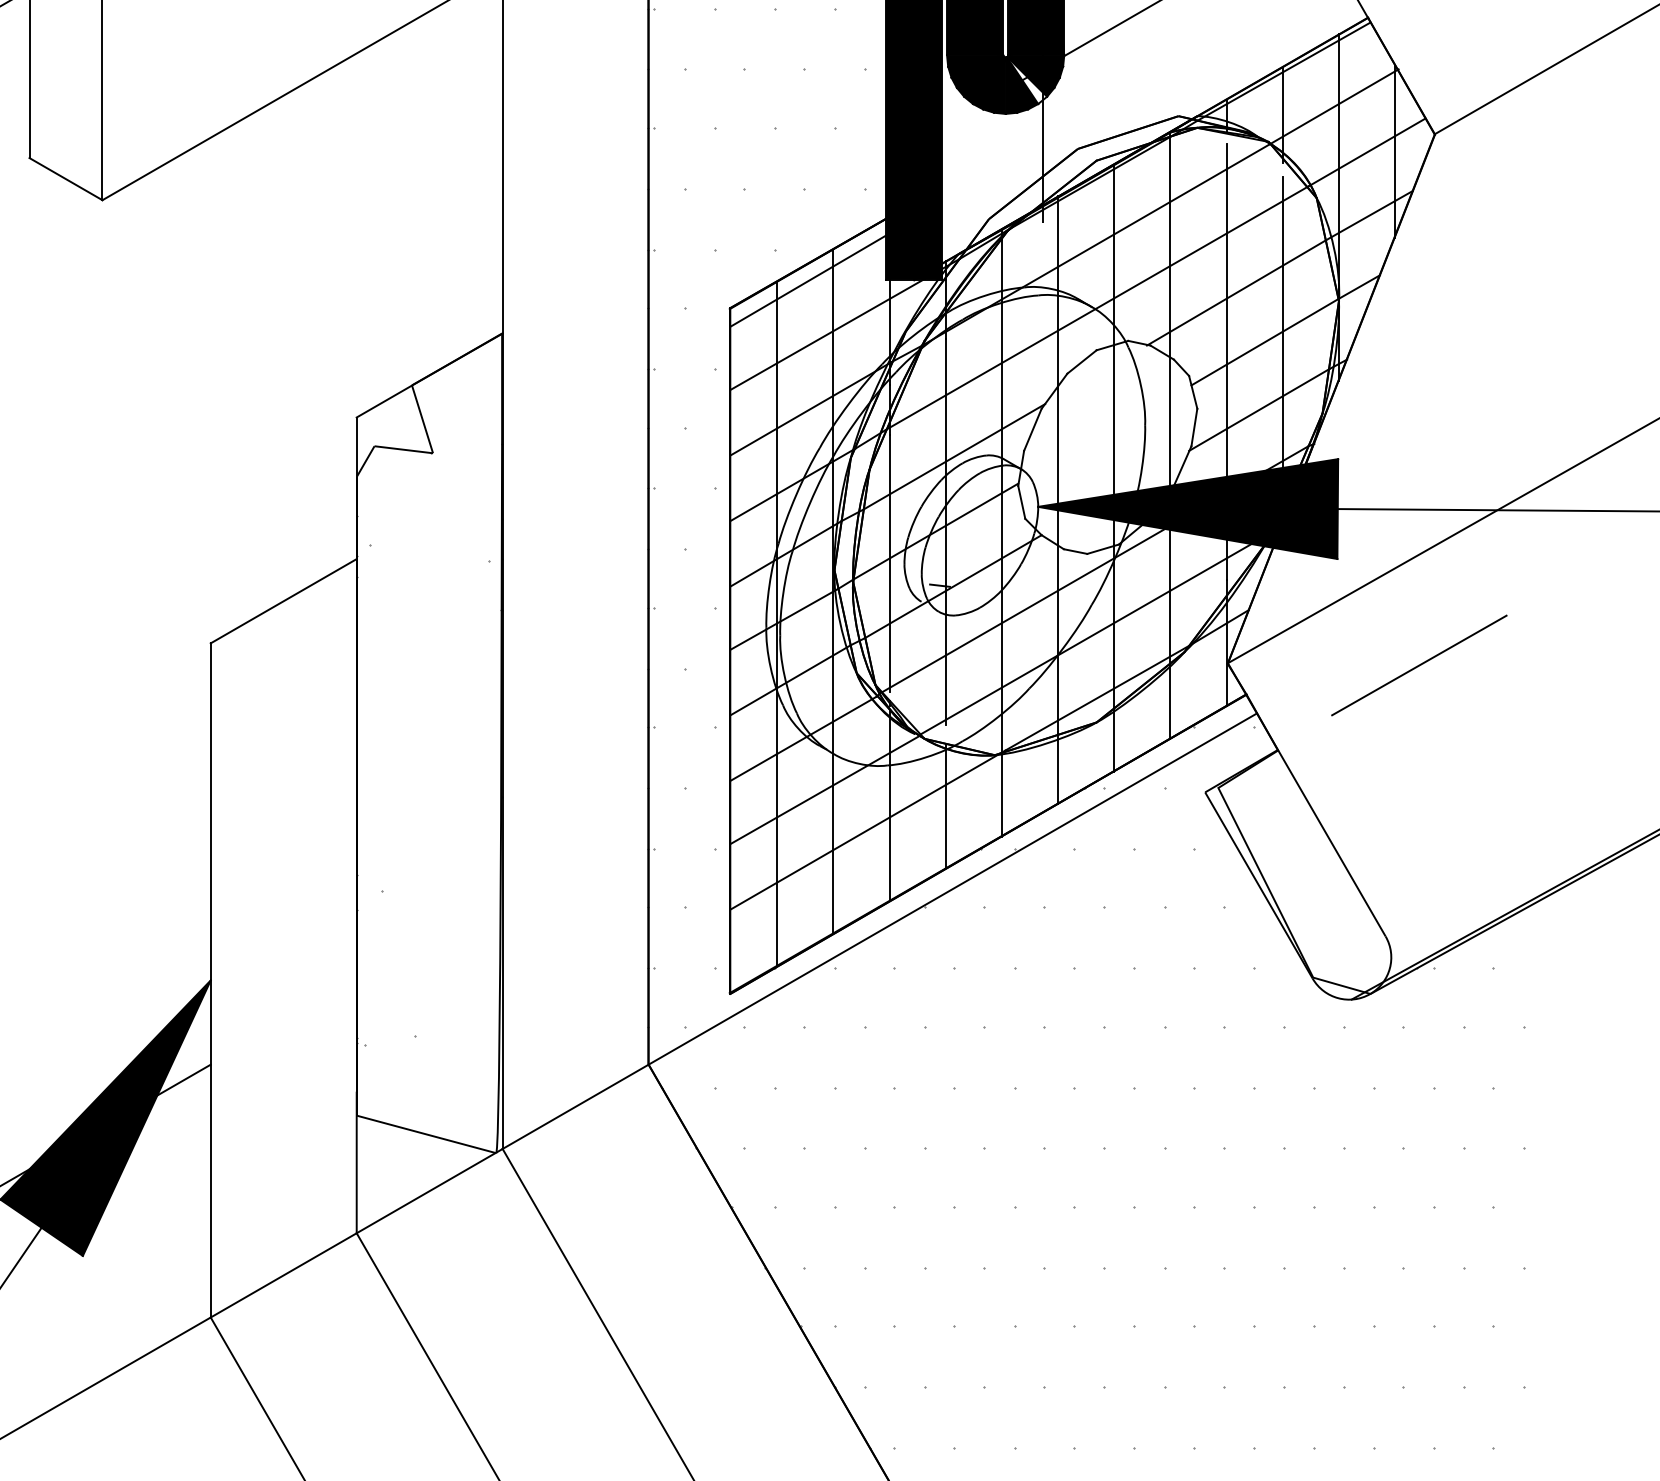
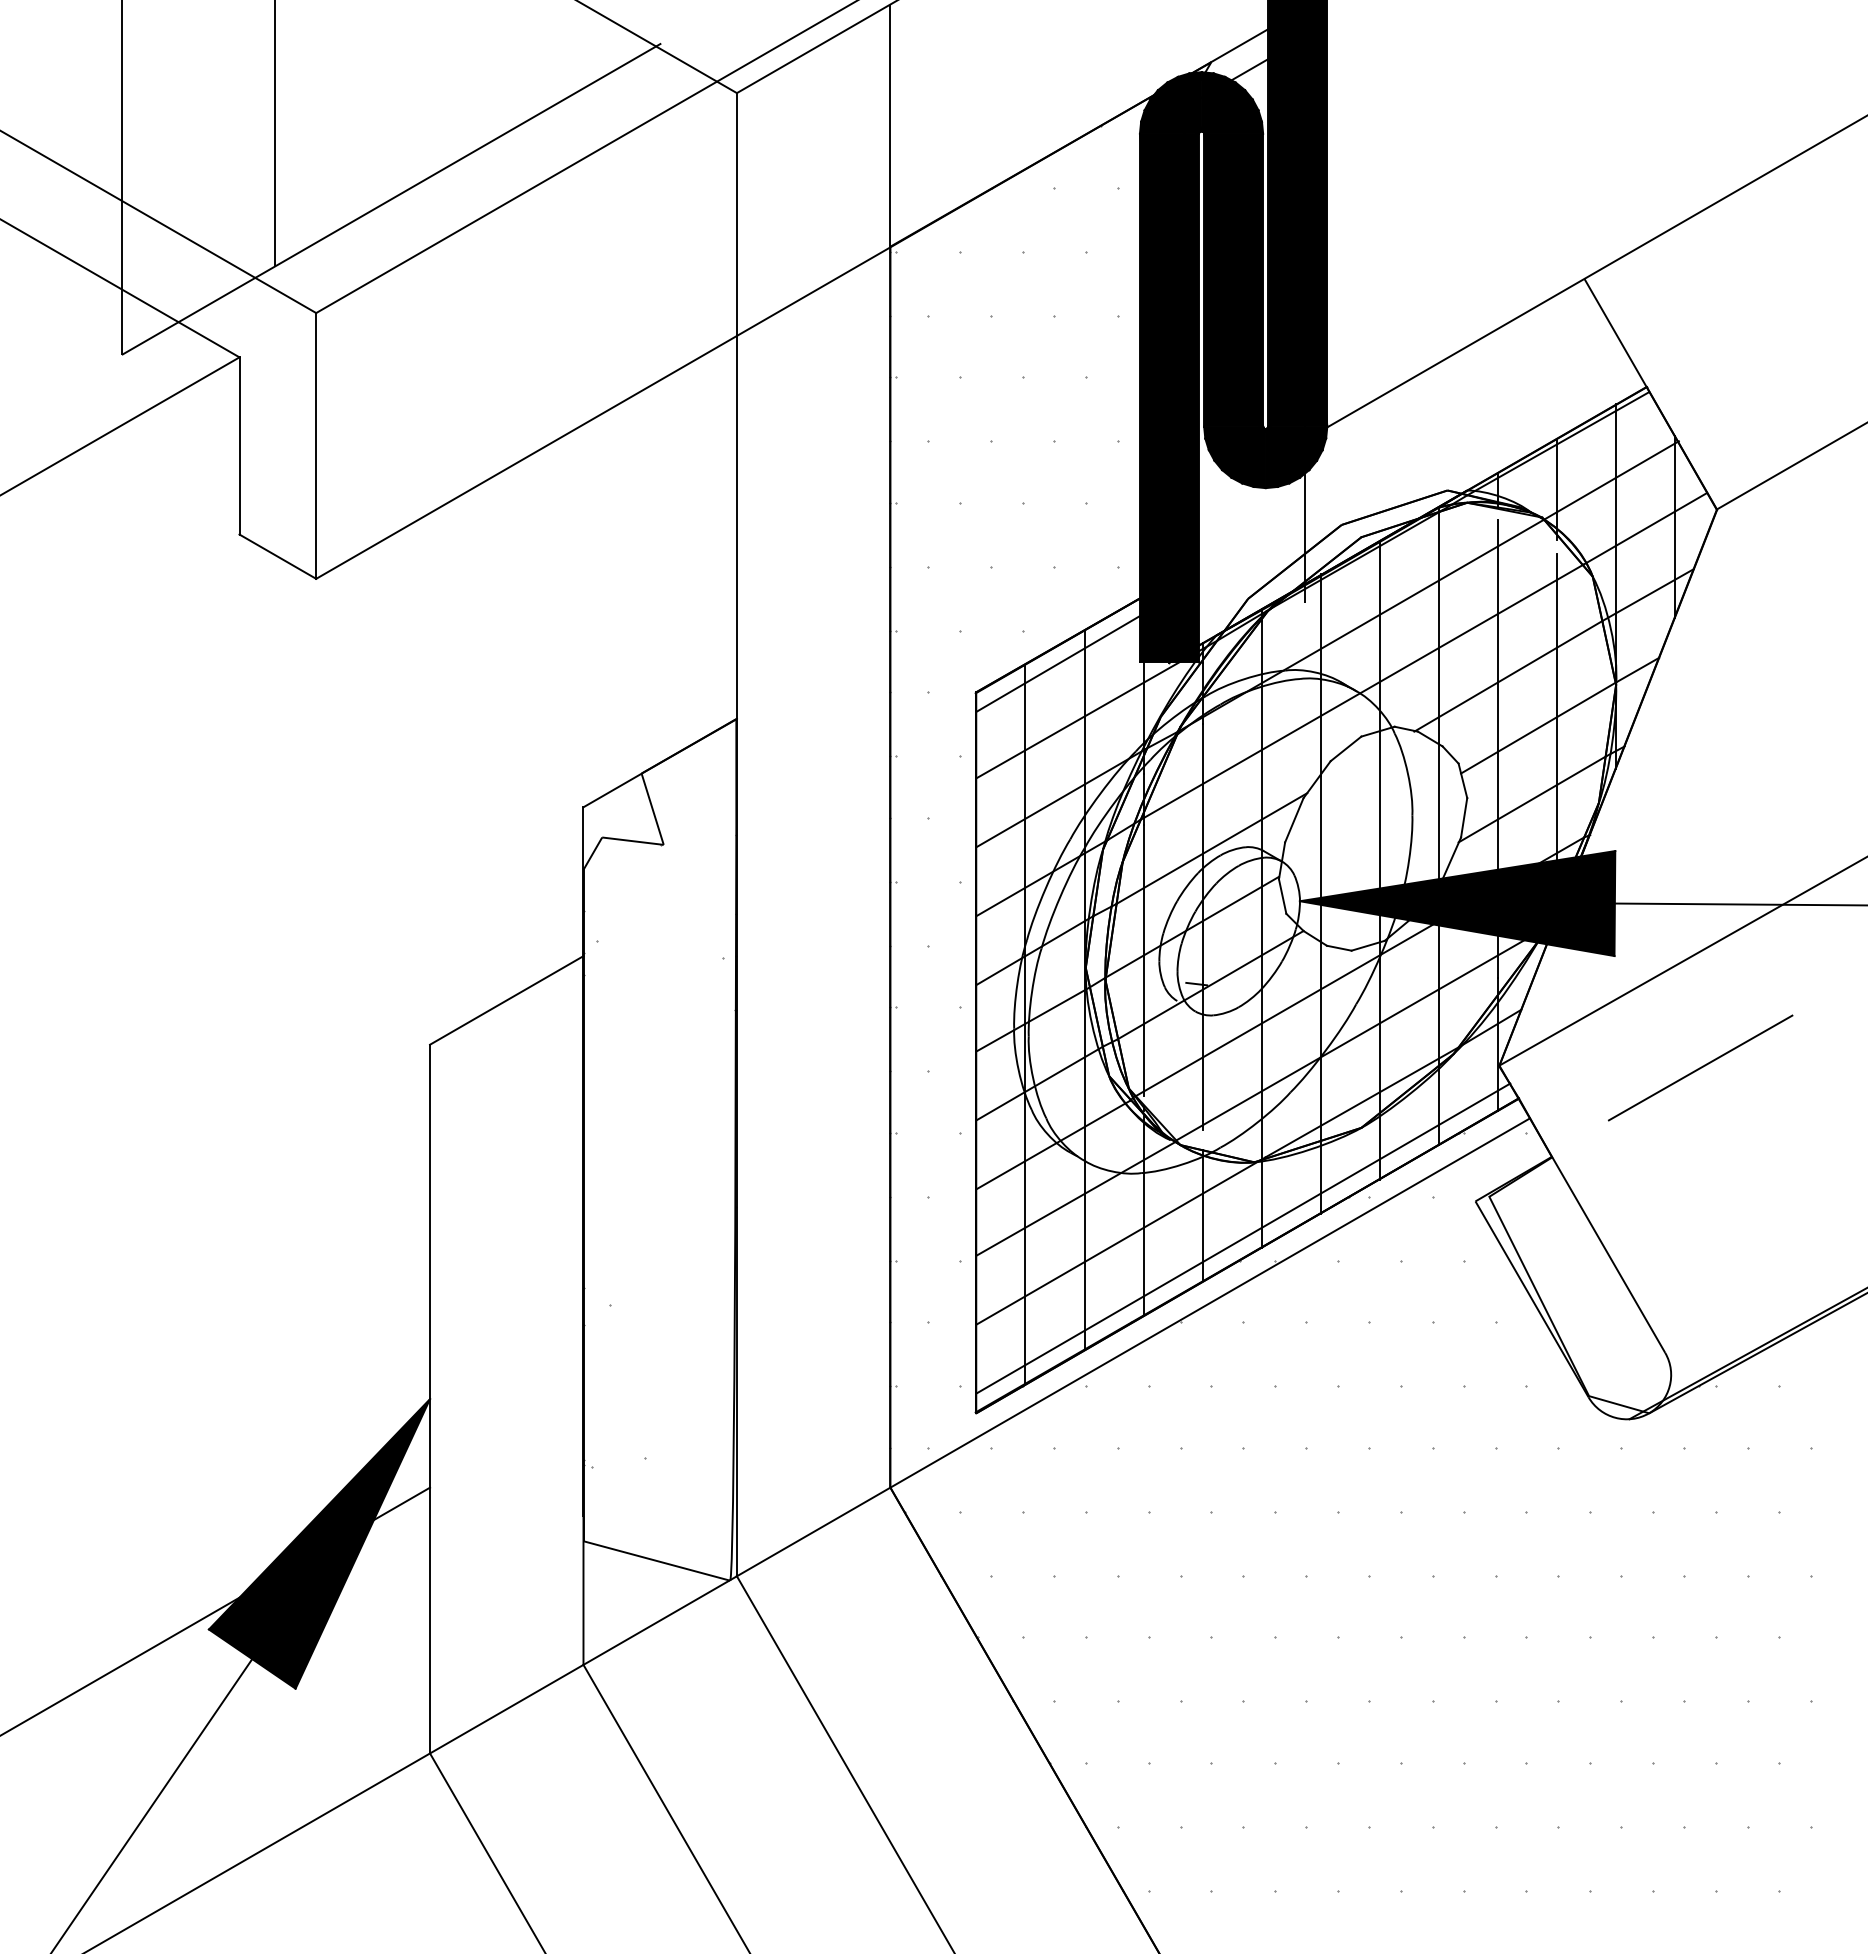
fill: (1027, 80) -> (1288, 452), added
line: (984, 827) -> (1243, 1238), added

